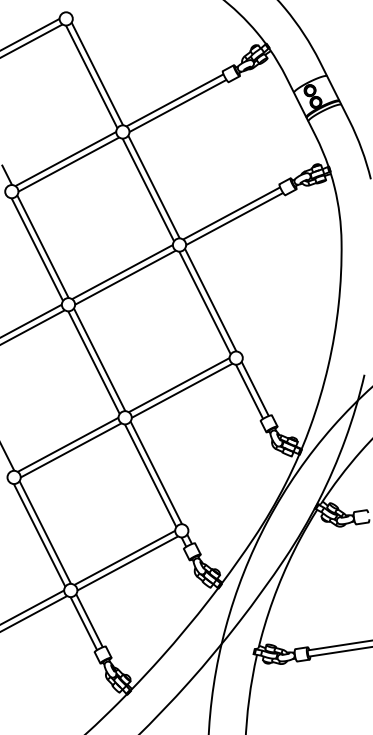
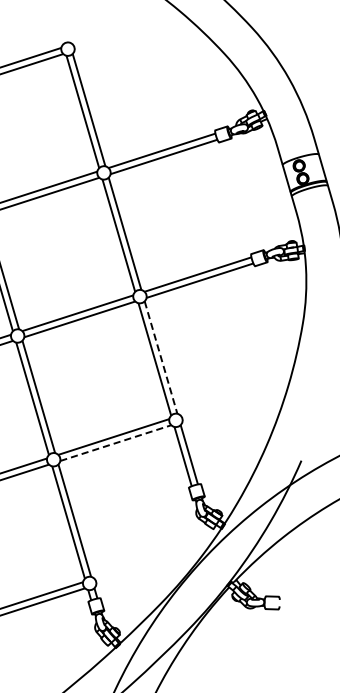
line: (210, 300) -> (160, 357), solid -> dashed
line: (182, 390) -> (116, 442), solid -> dashed

